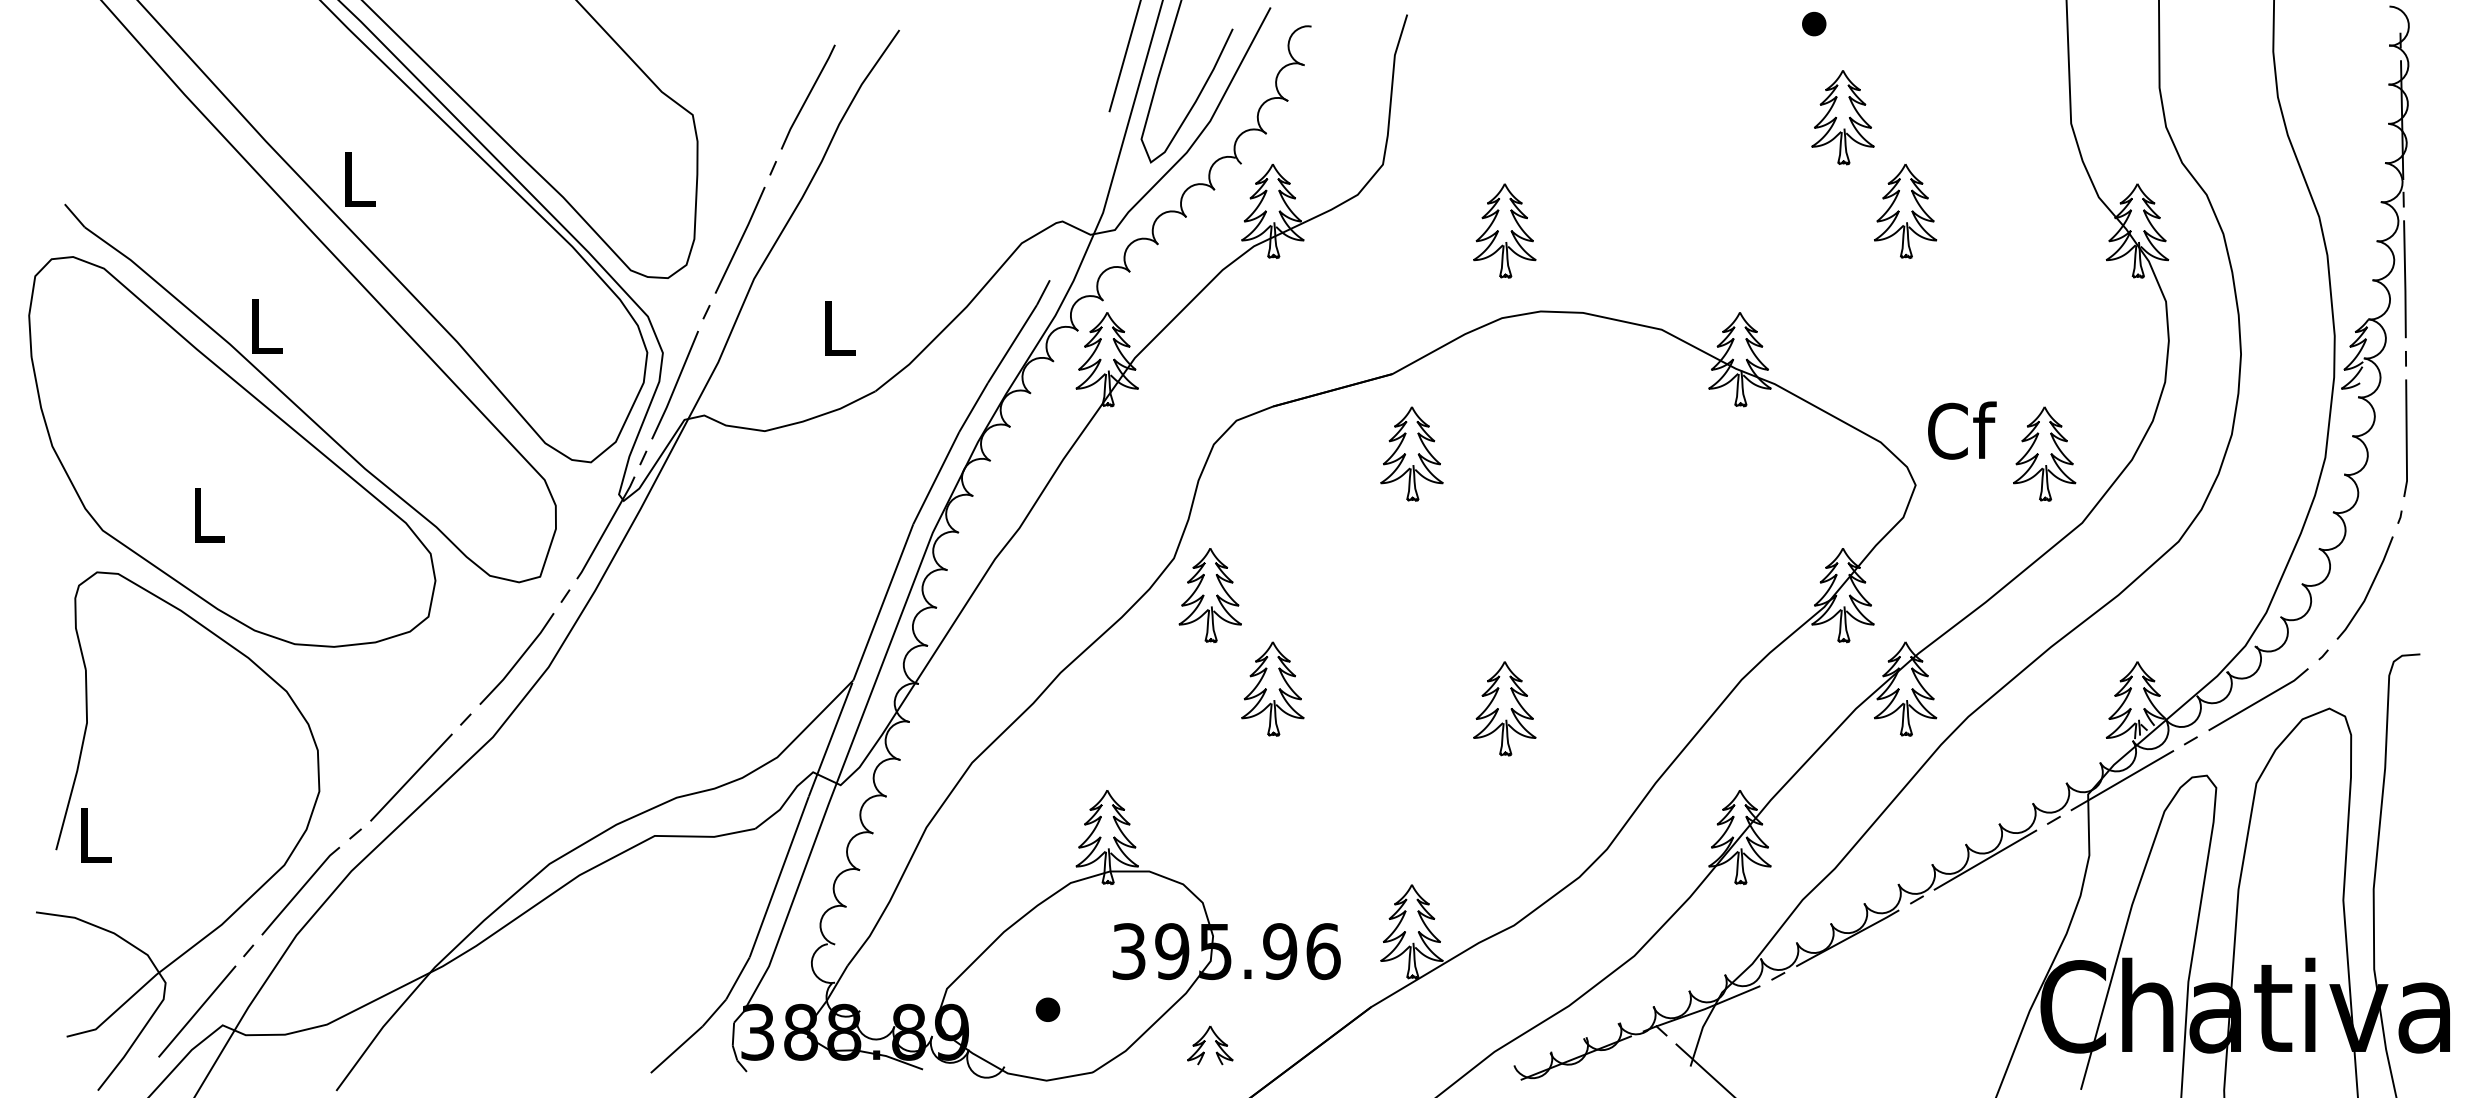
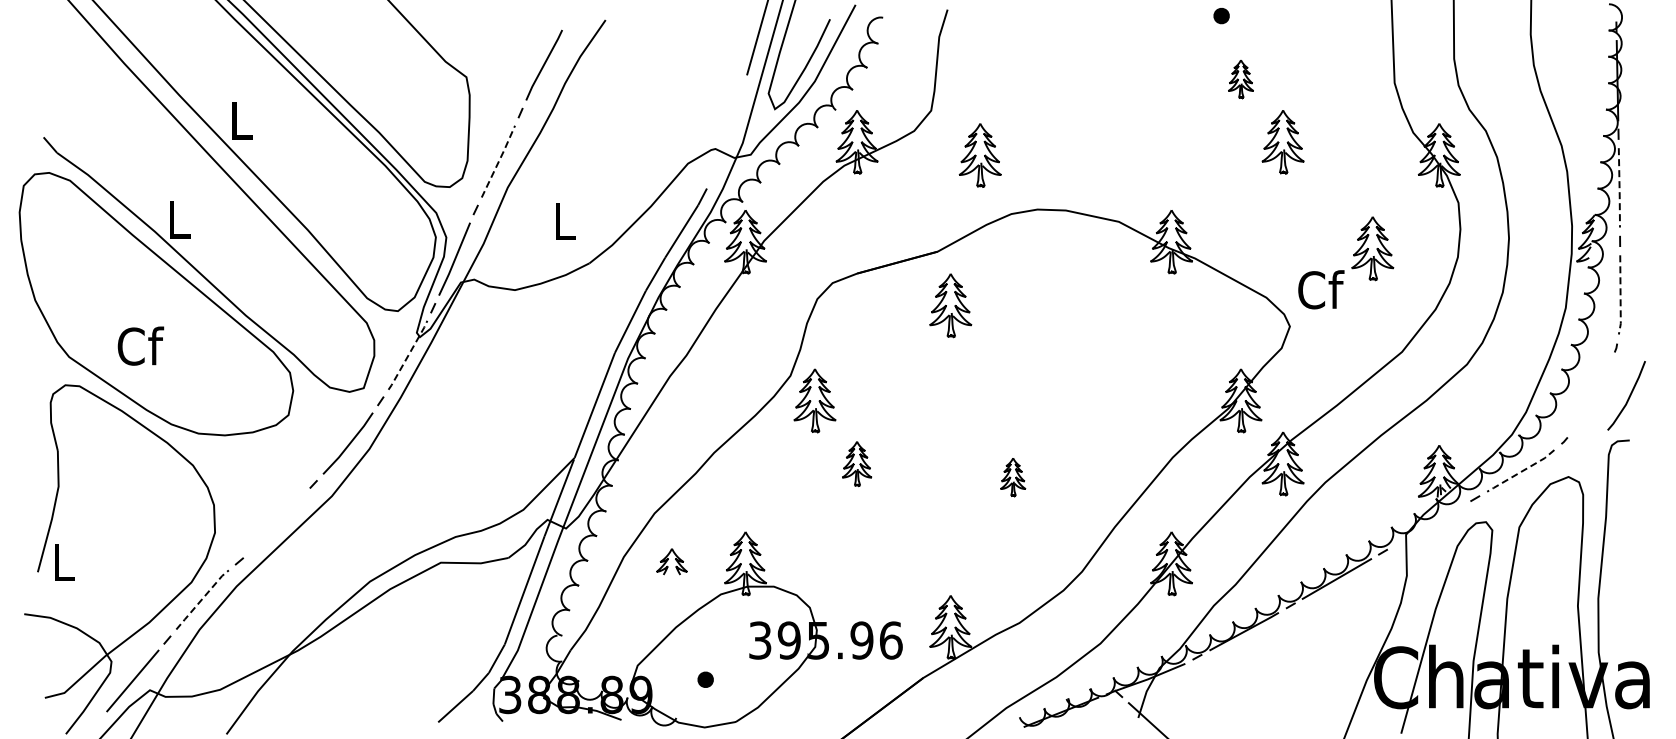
part: (1842, 118) -> (1240, 79), size x0.6
part: (1503, 231) -> (979, 155), moved
line: (741, 238) -> (499, 160), solid -> dashed
line: (2405, 281) -> (1619, 189), solid -> dashed
line: (2406, 439) -> (1620, 295), solid -> dashed
part: (2044, 453) -> (1372, 248), moved
text: (208, 513) -> (140, 345), L -> Cf
line: (606, 528) -> (408, 355), solid -> dashed
line: (2367, 589) -> (1628, 396), moved
part: (1271, 688) -> (856, 463), size x0.7
line: (2258, 701) -> (1520, 472), solid -> dashed
part: (1503, 709) -> (1012, 477), size x0.6
line: (410, 777) -> (276, 523), removed
line: (2121, 780) -> (1428, 525), removed
line: (300, 890) -> (202, 599), solid -> dashed
part: (1209, 1045) -> (671, 561), moved

